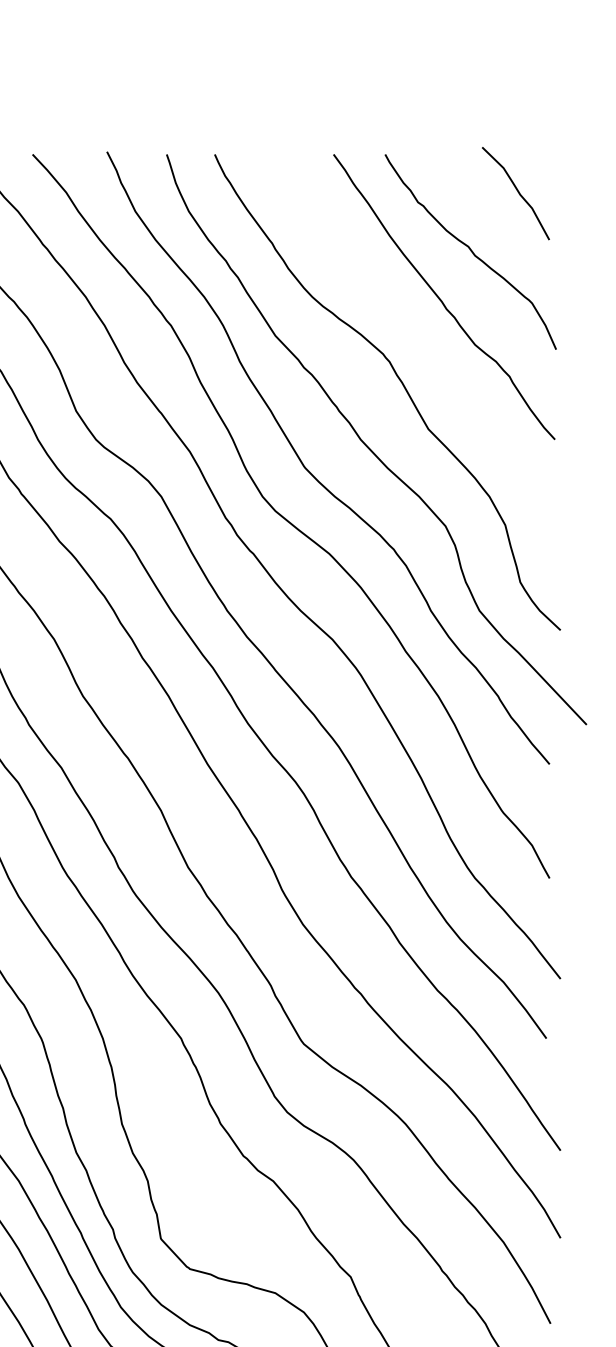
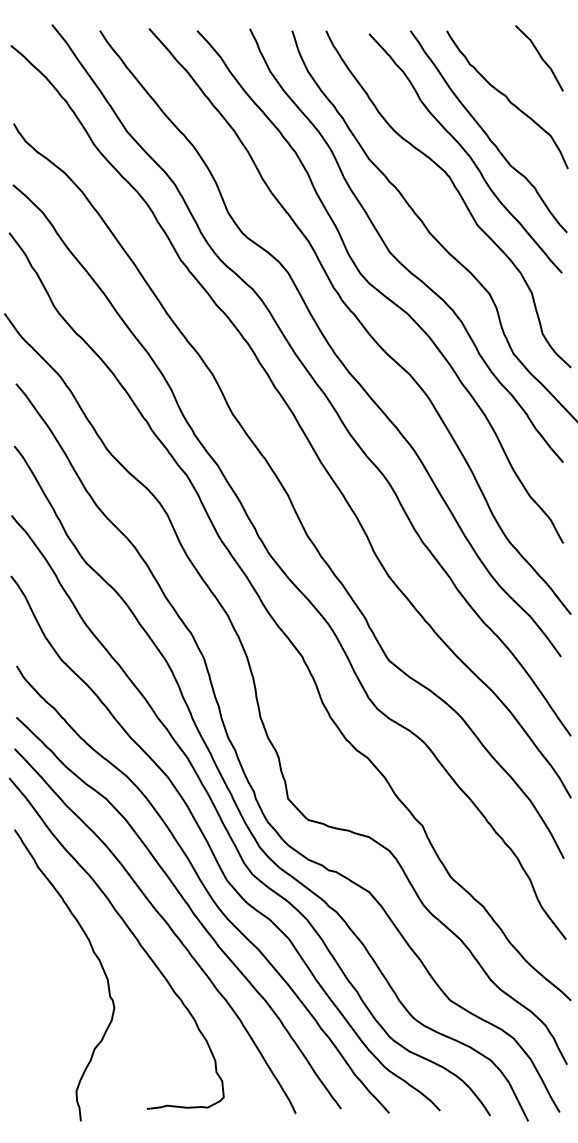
curve: (411, 327) -> (465, 153), added

